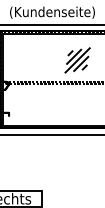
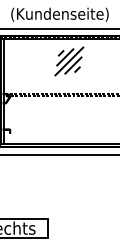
part: (77, 60) -> (69, 61), moved

